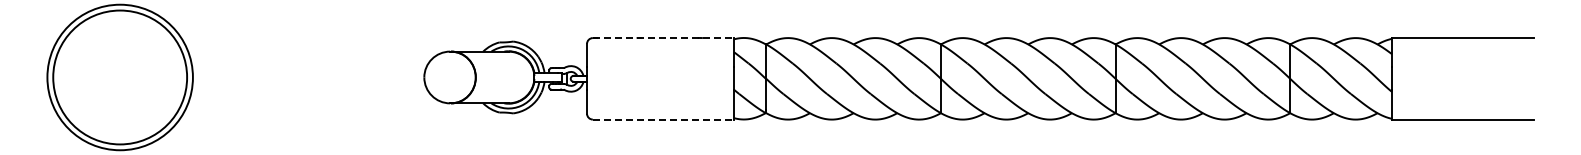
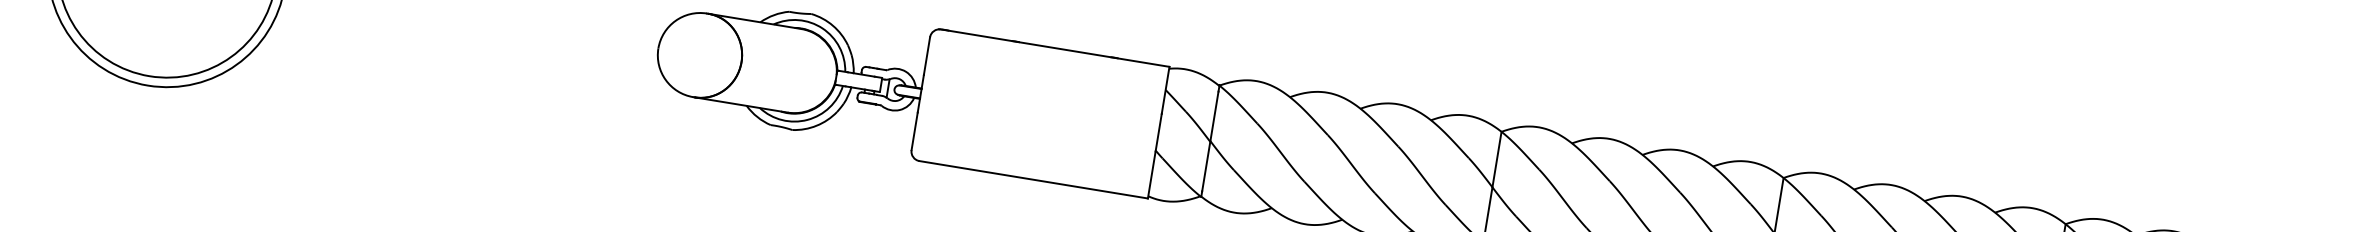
line: (663, 38) -> (1054, 48), dashed -> solid
line: (663, 119) -> (1033, 179), dashed -> solid

